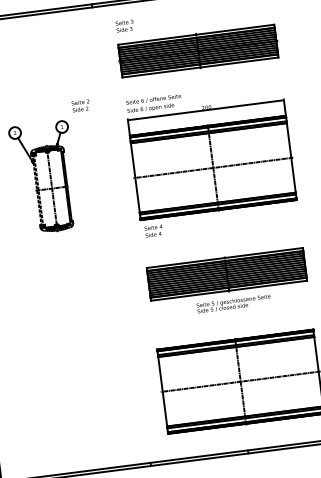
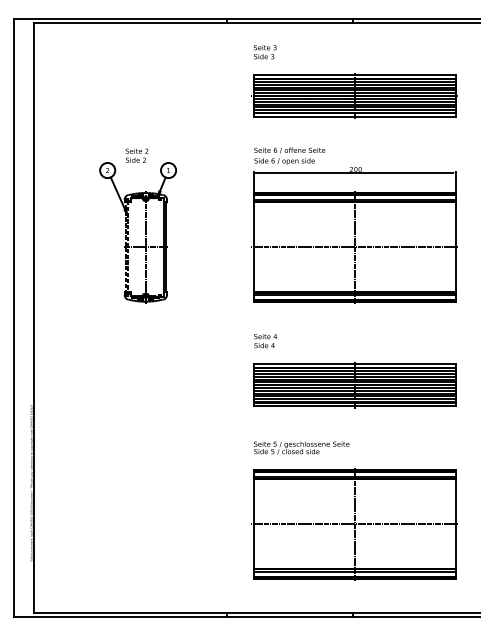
text: (80, 105) -> (136, 155), moved
text: (153, 231) -> (265, 341), moved
text: (233, 303) -> (301, 447), moved

